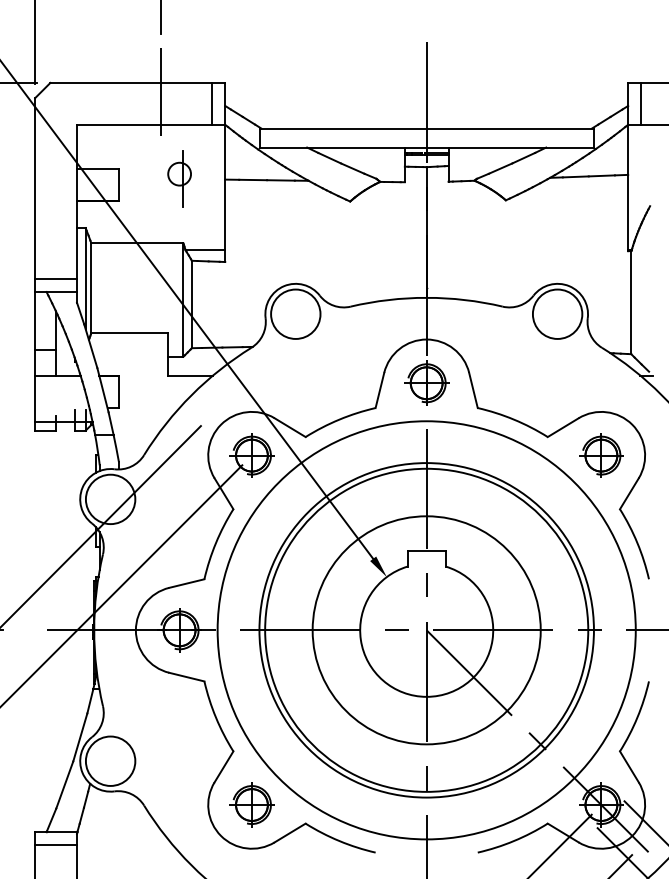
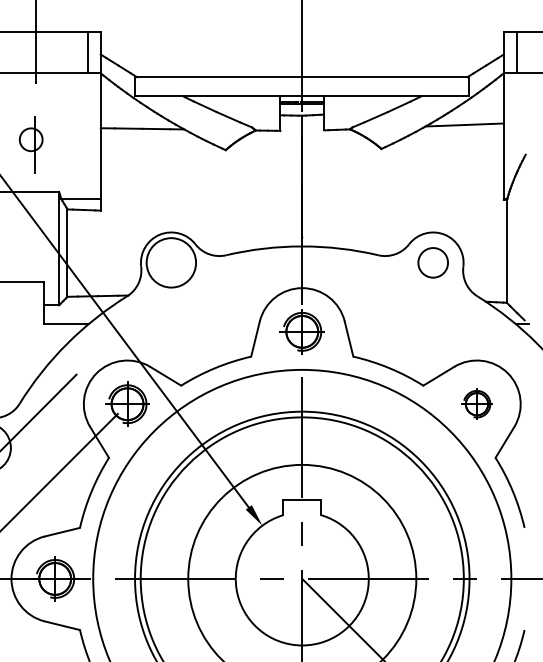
part: (179, 178) -> (31, 144), moved
circle: (557, 313) -> (433, 262), size x0.6
part: (601, 455) -> (477, 404), size x0.7

